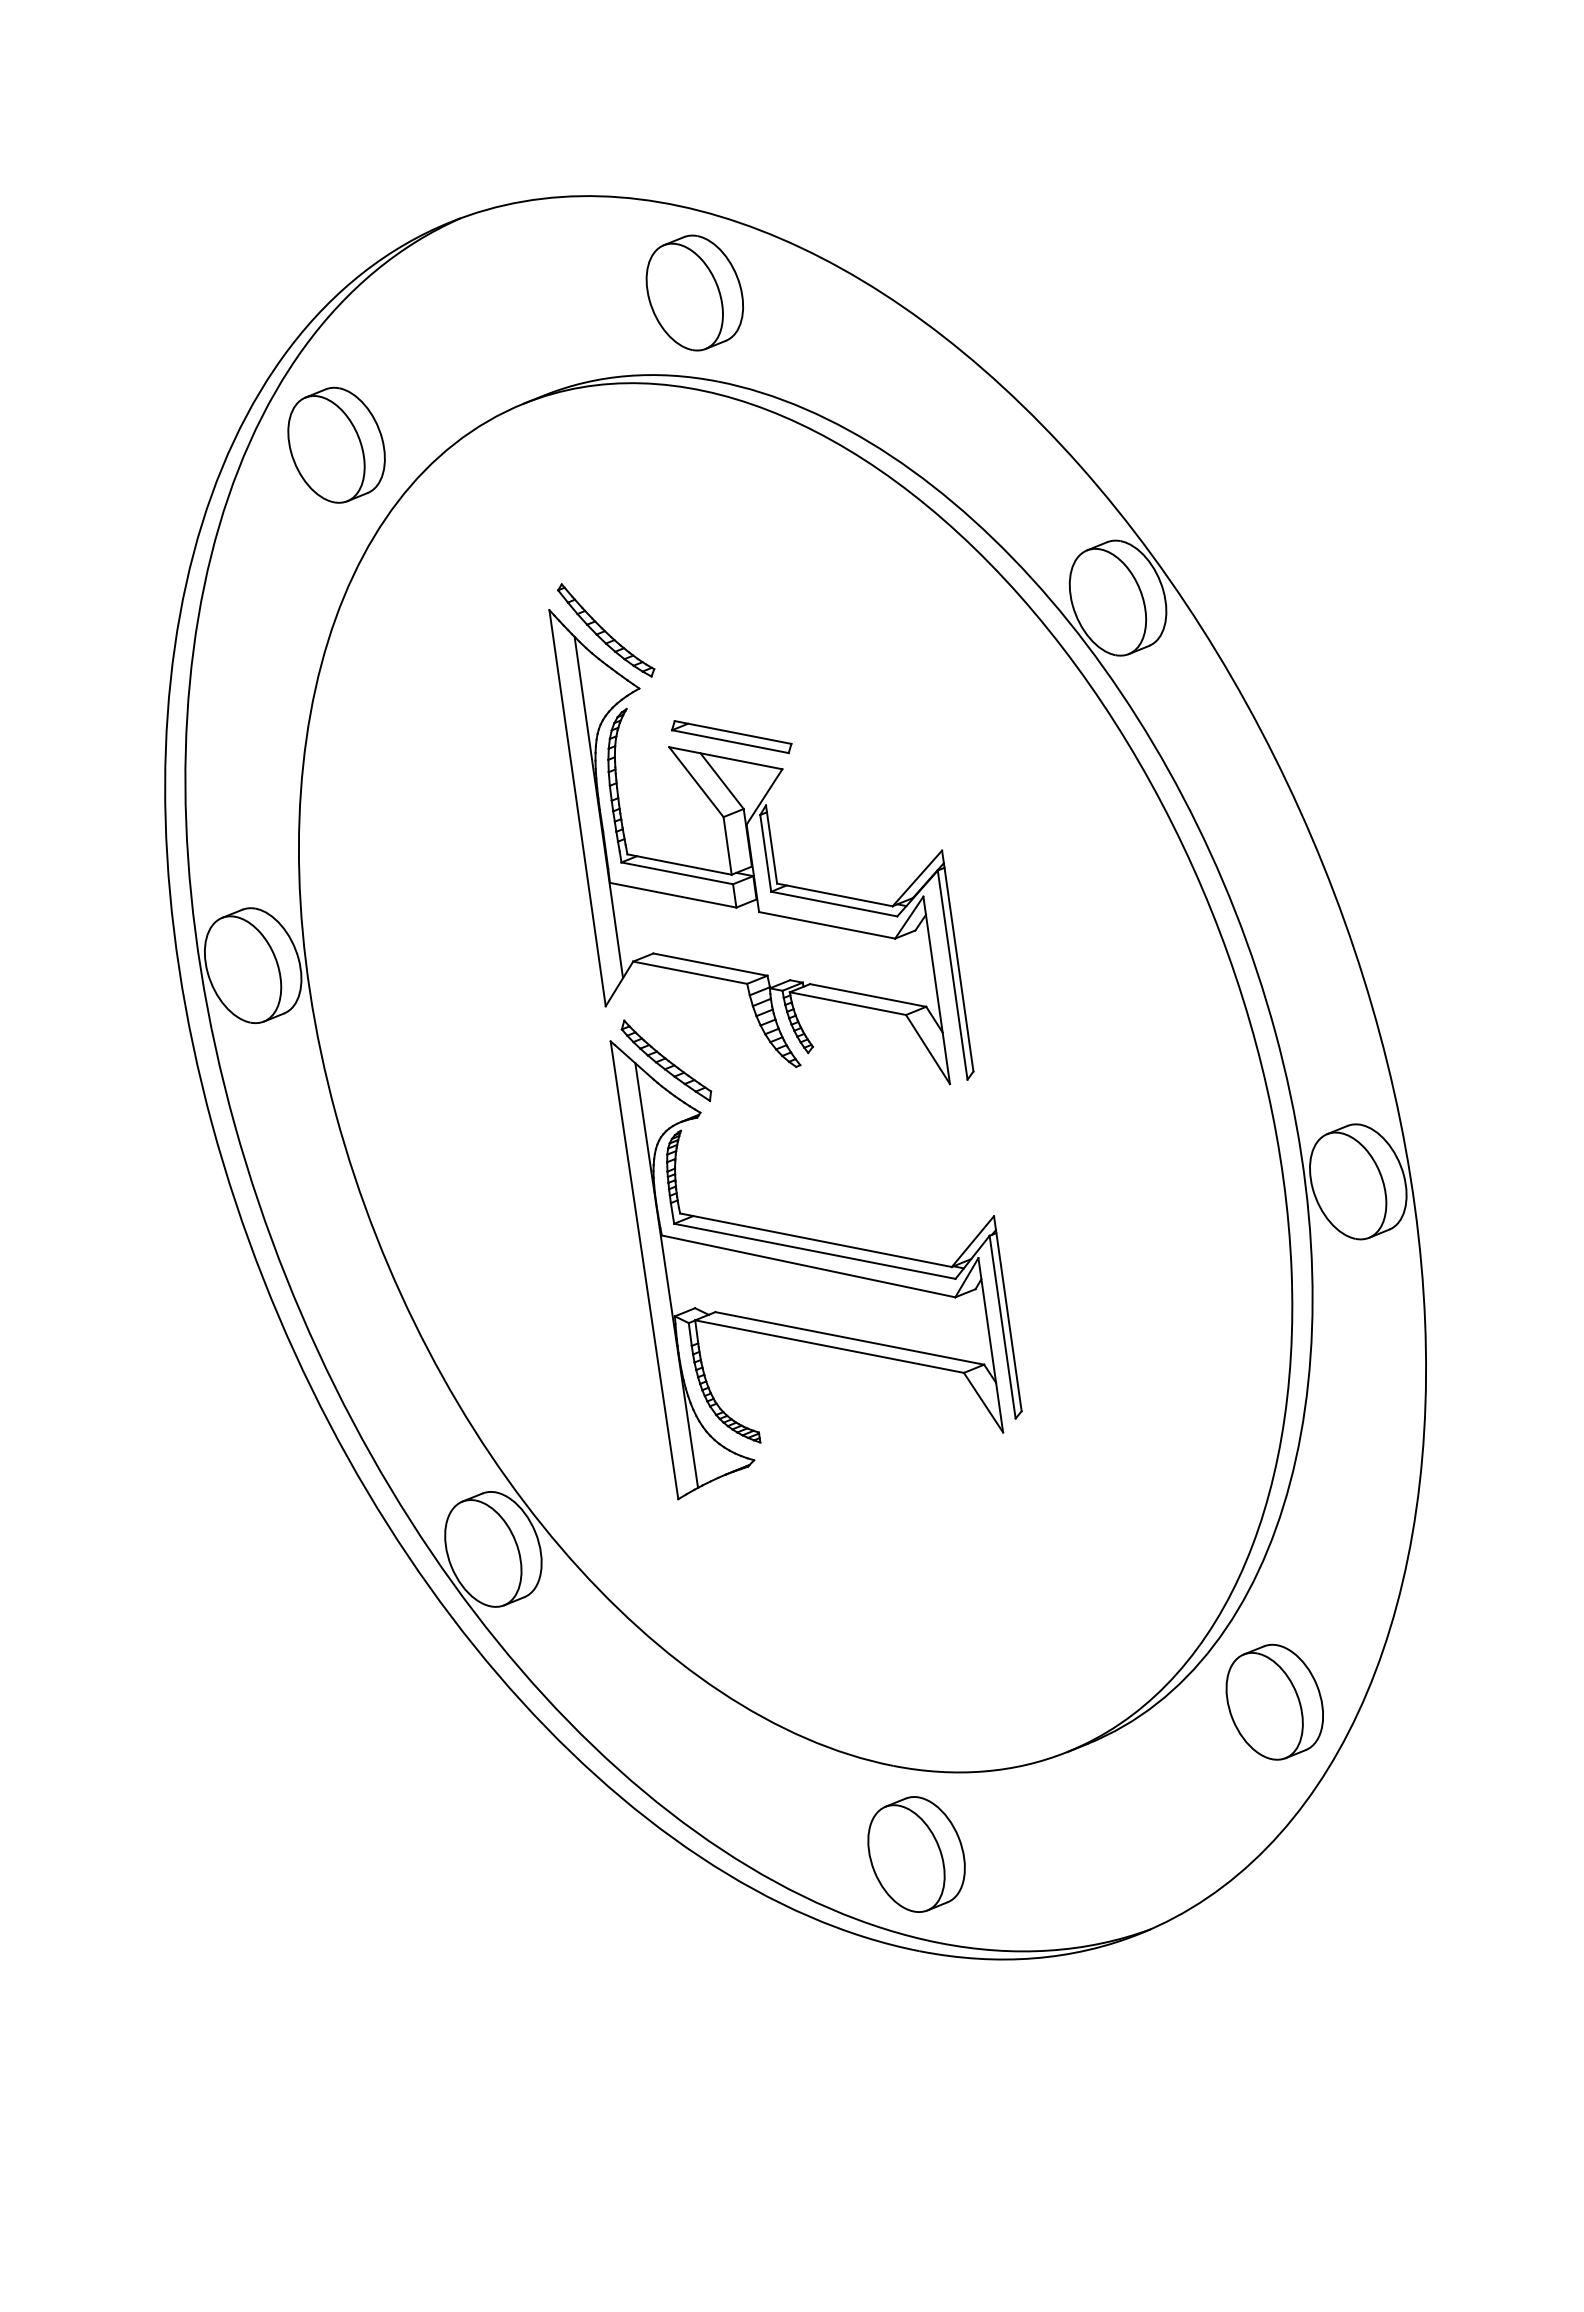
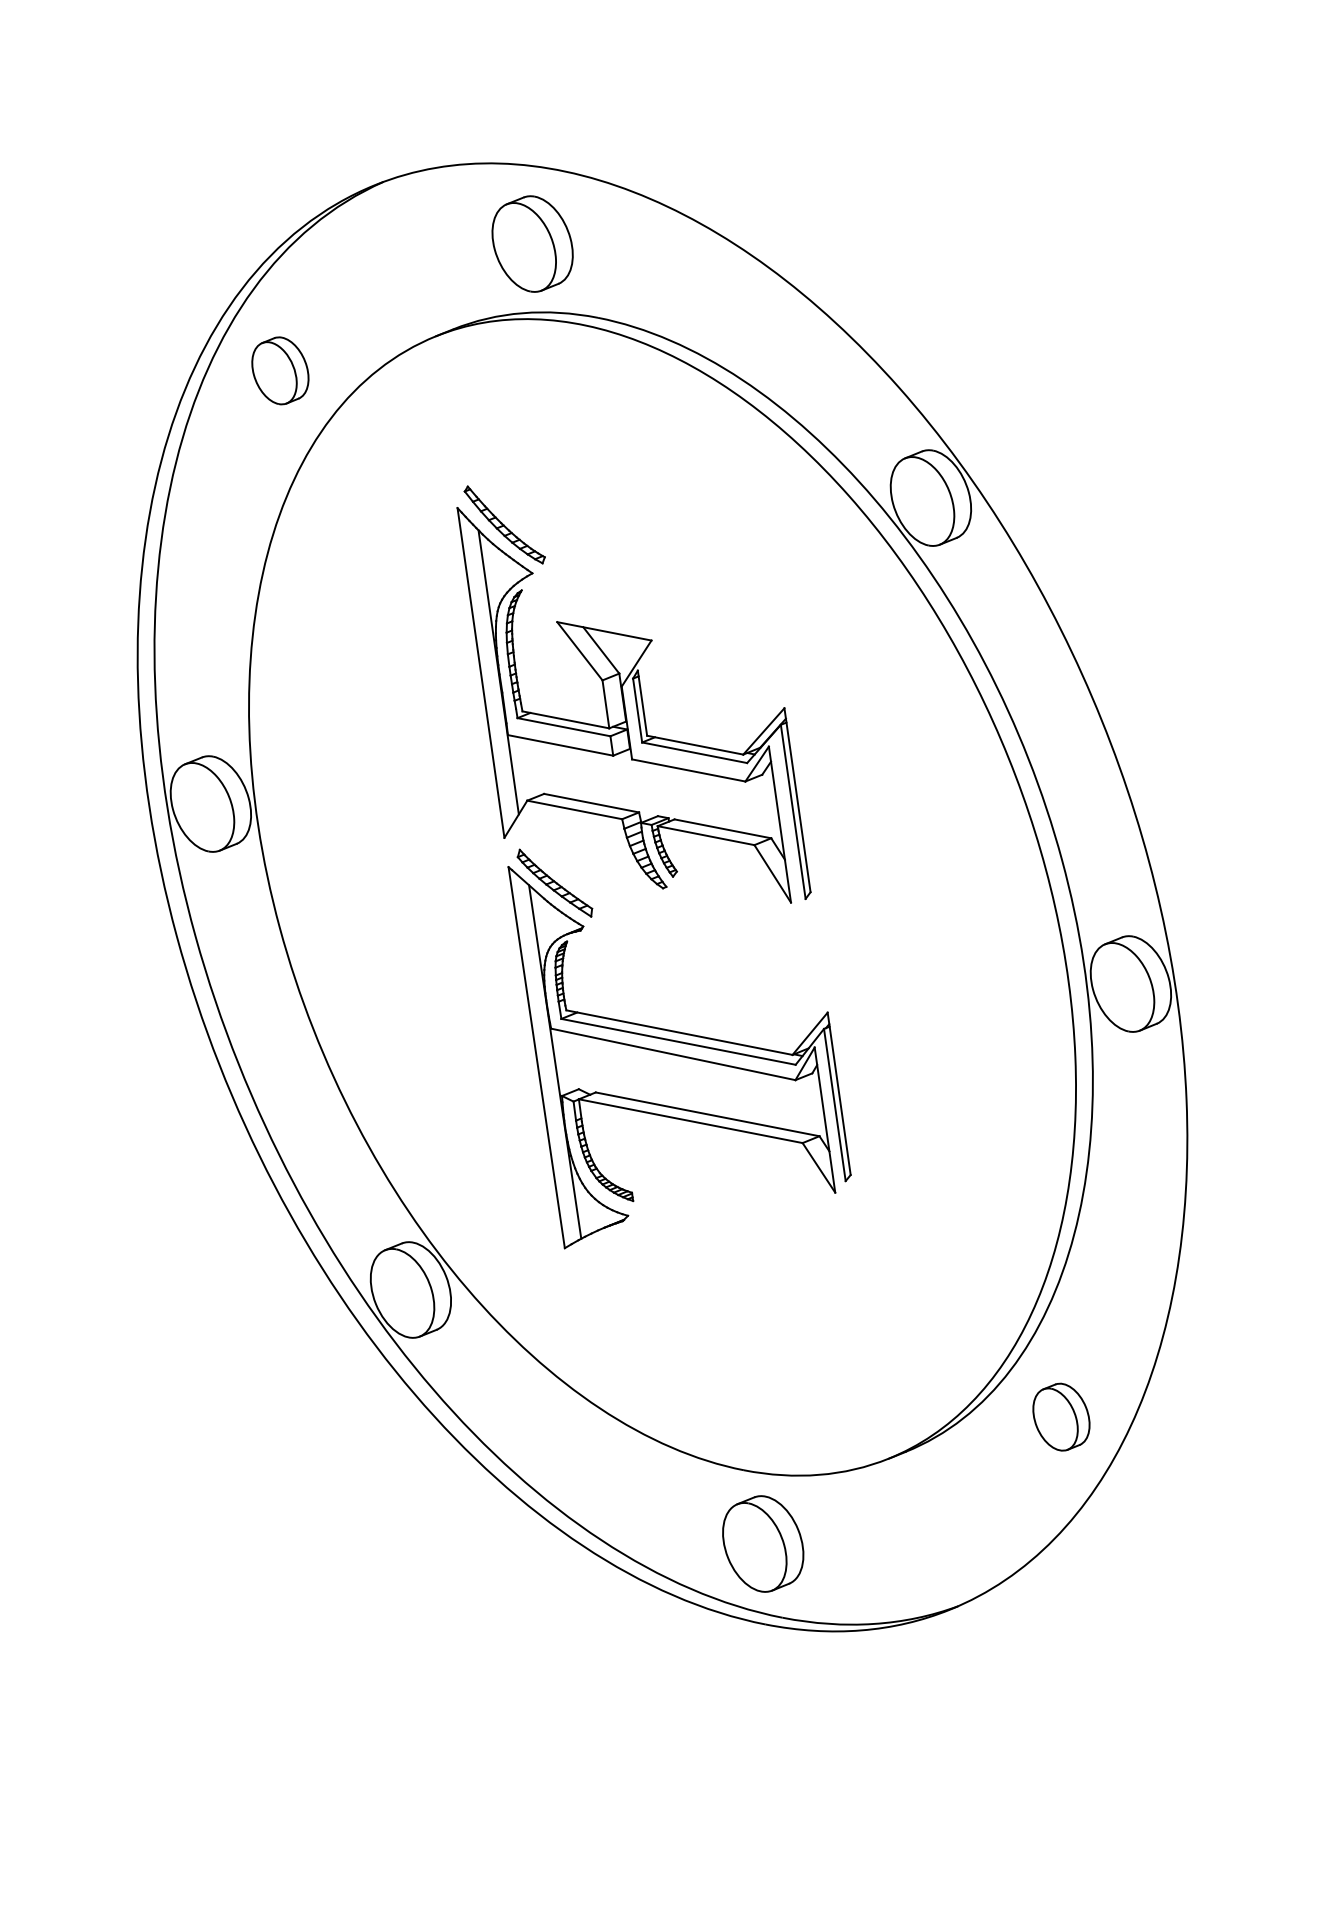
part: (694, 292) -> (532, 243), moved
part: (336, 444) -> (280, 370), size x0.7
part: (730, 736) -> (608, 613), removed
part: (1274, 1701) -> (1061, 1416), size x0.7

